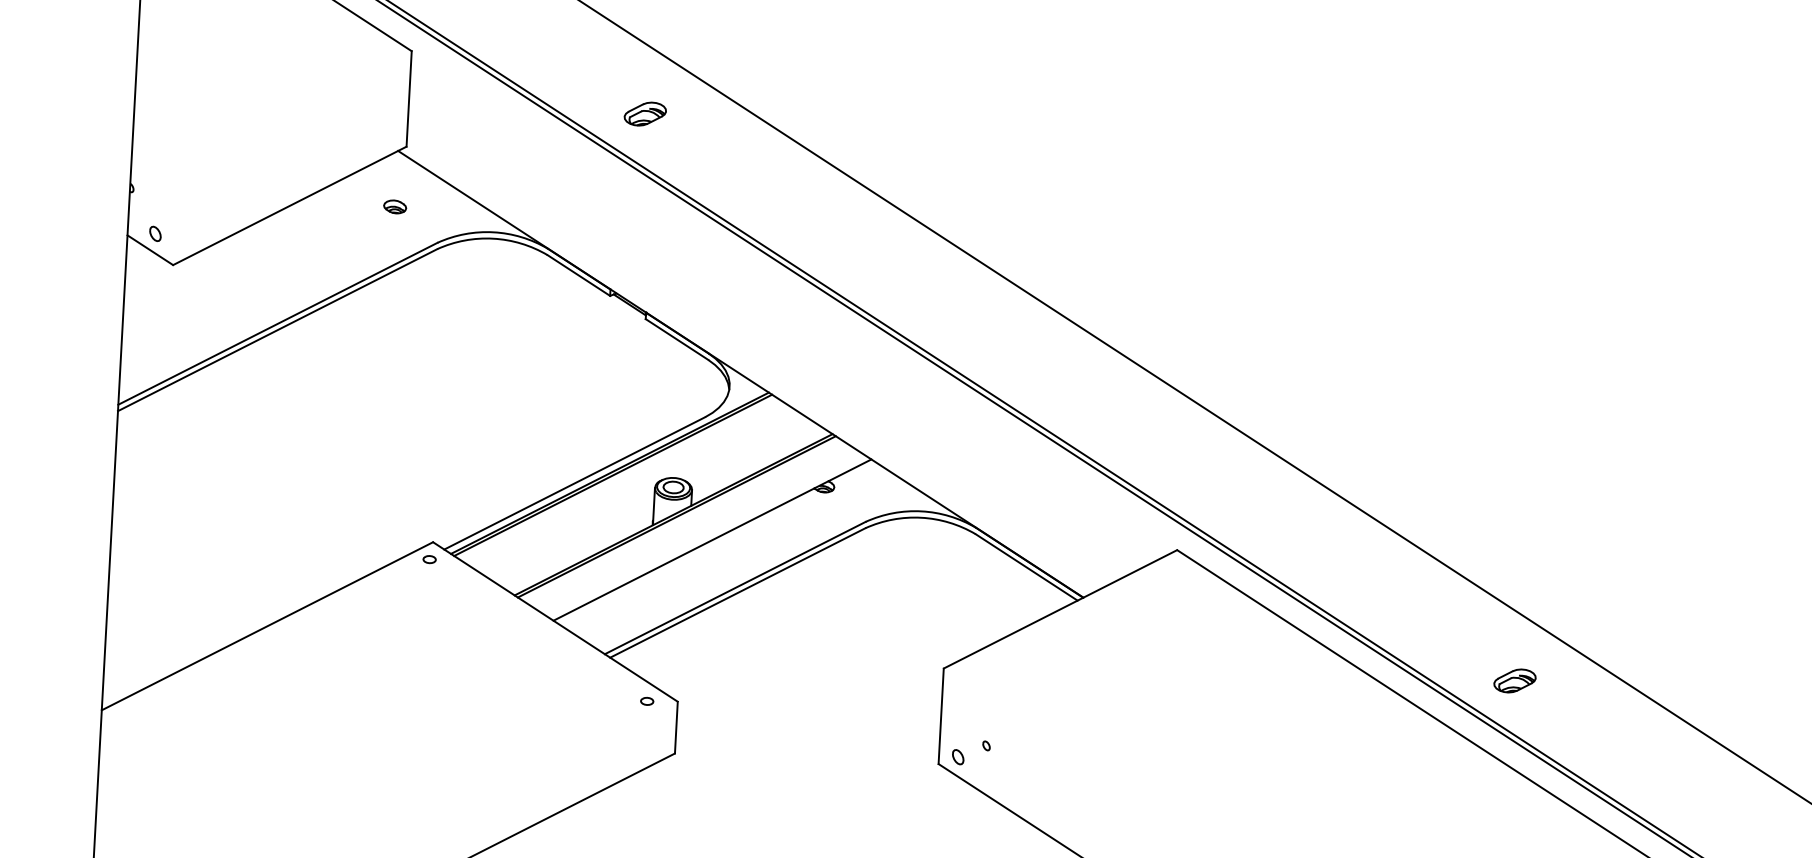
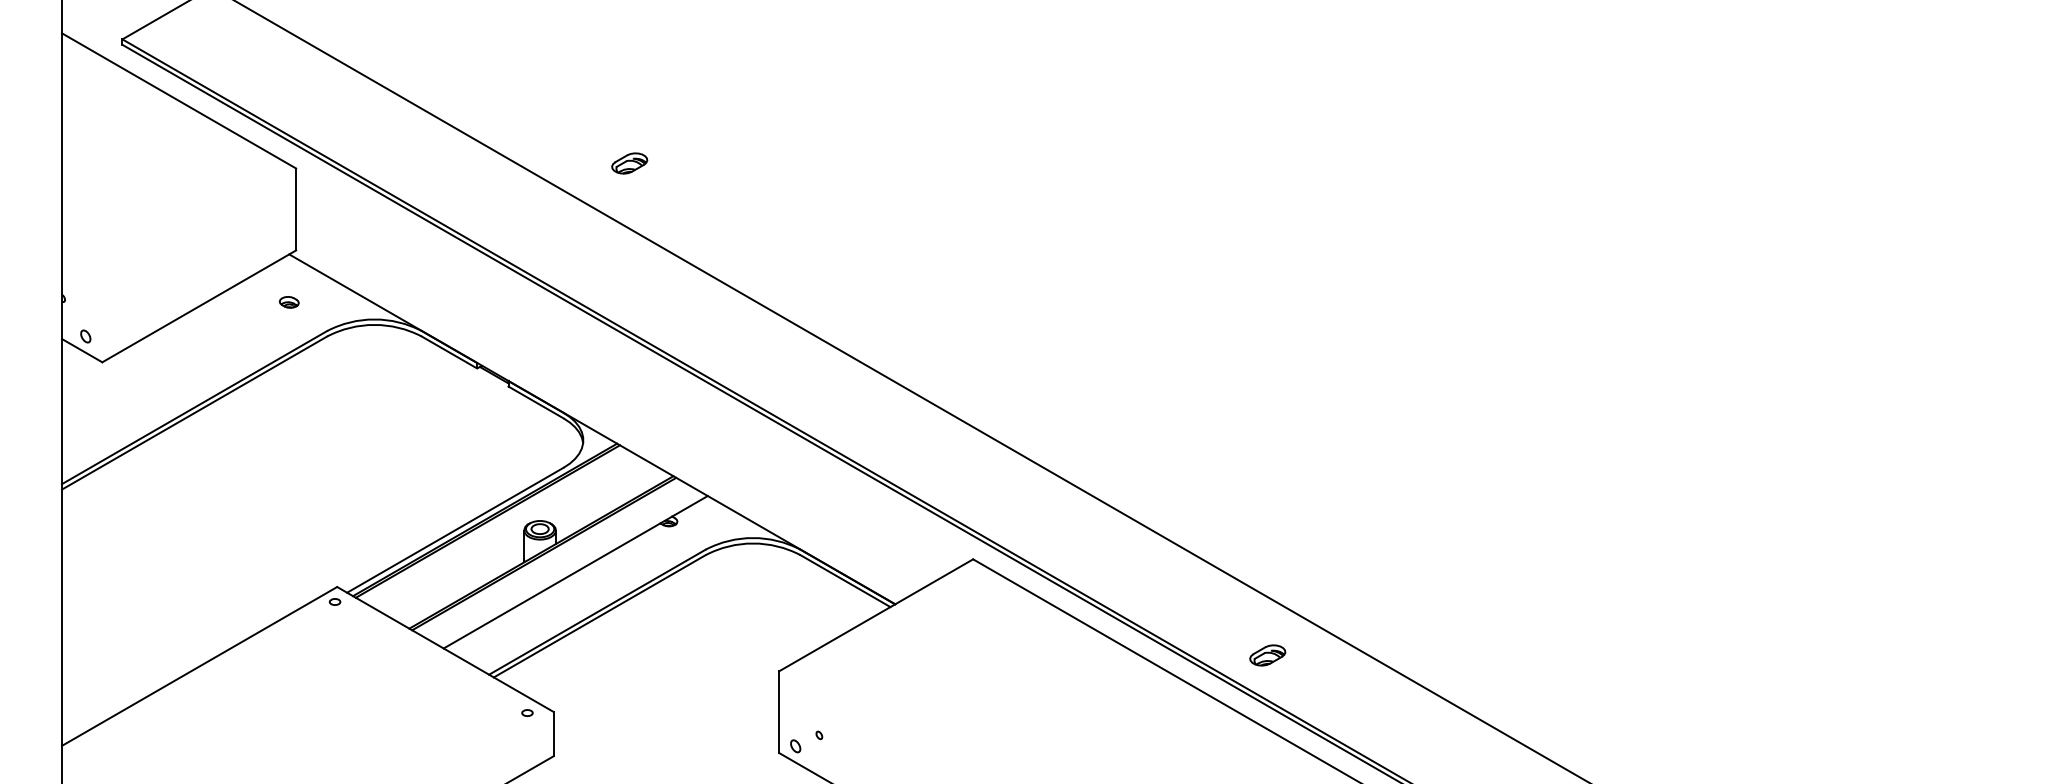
part: (645, 114) -> (629, 163), moved

